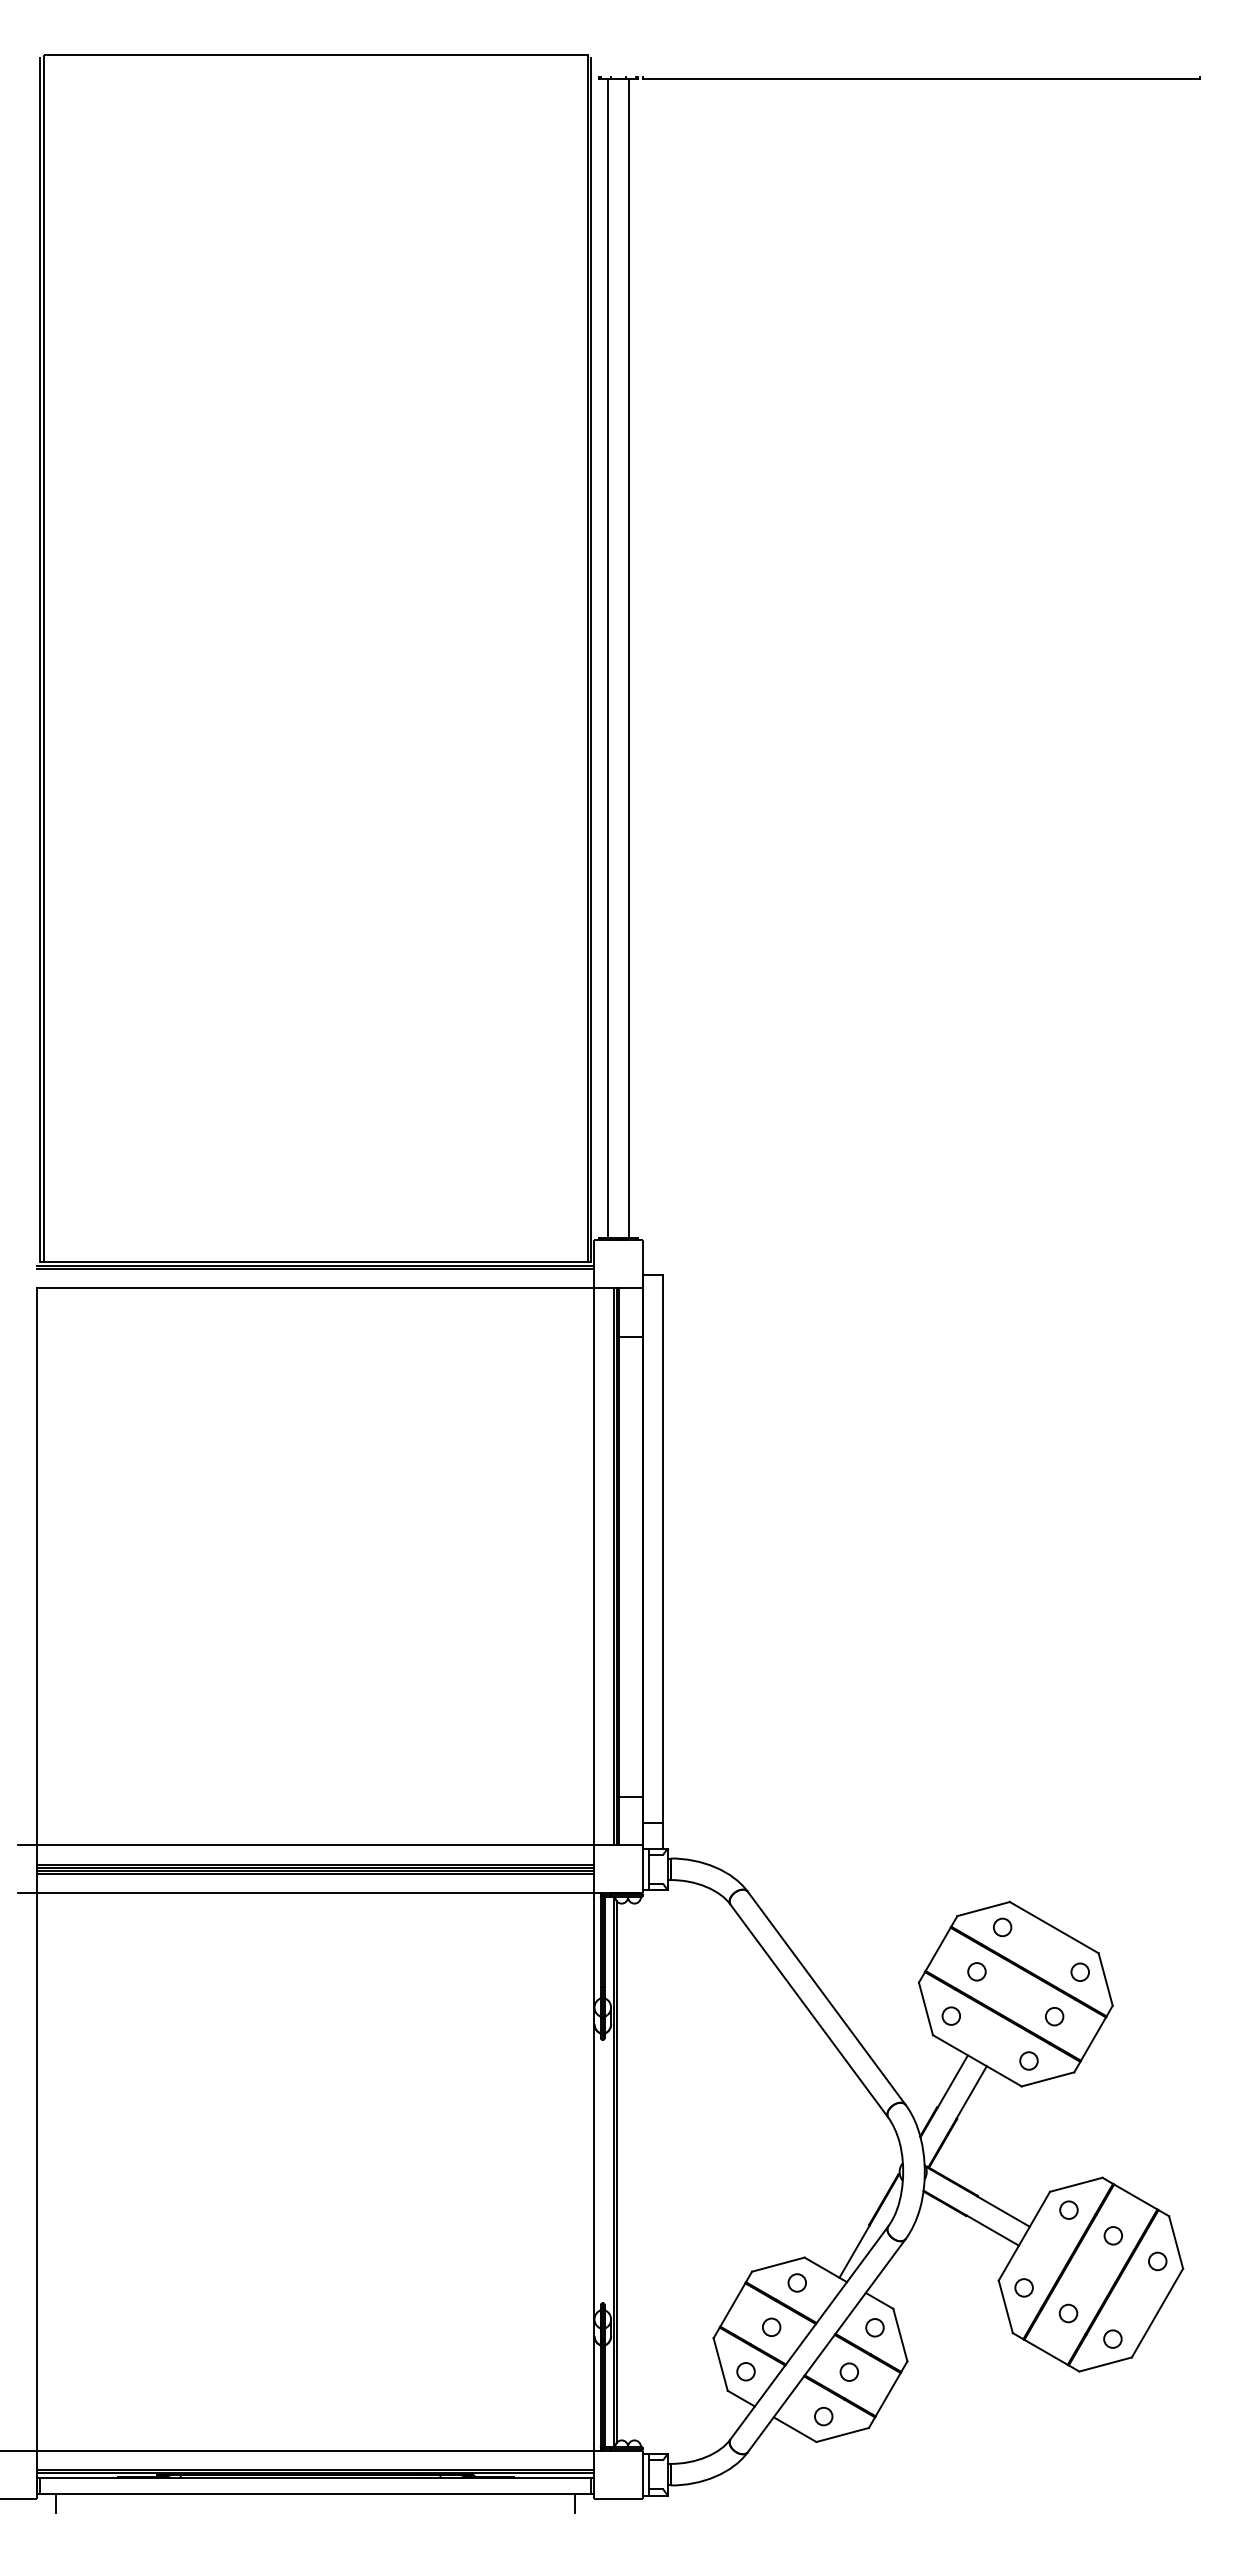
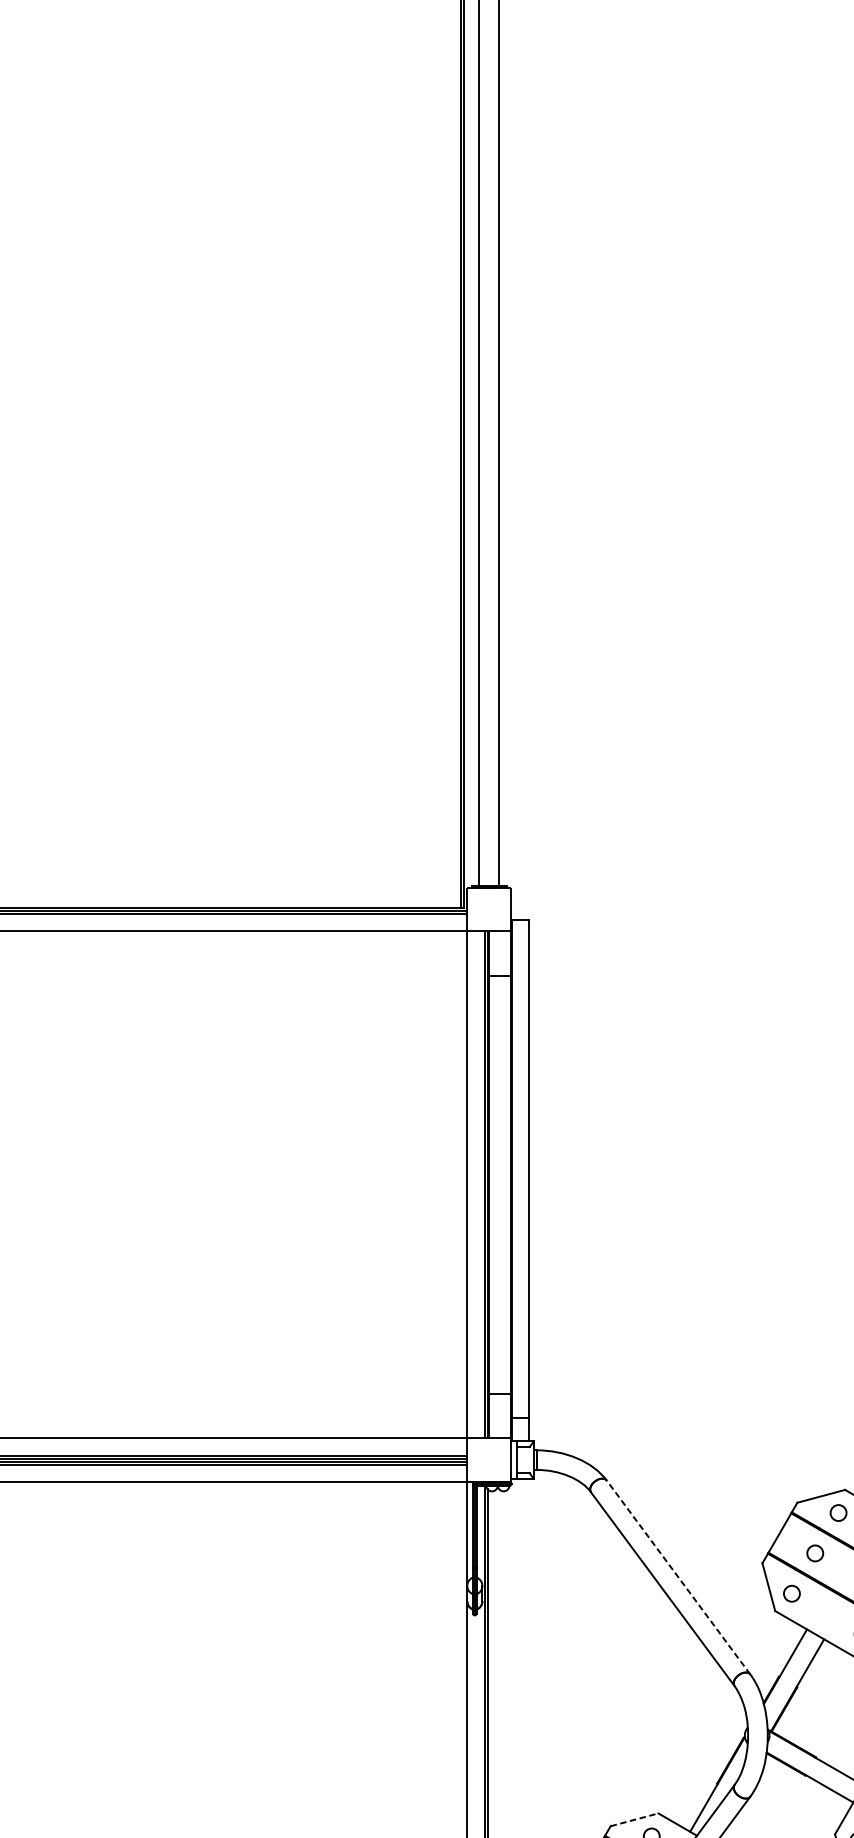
line: (826, 1998) -> (678, 1577), solid -> dashed
line: (778, 2264) -> (634, 1819), solid -> dashed

